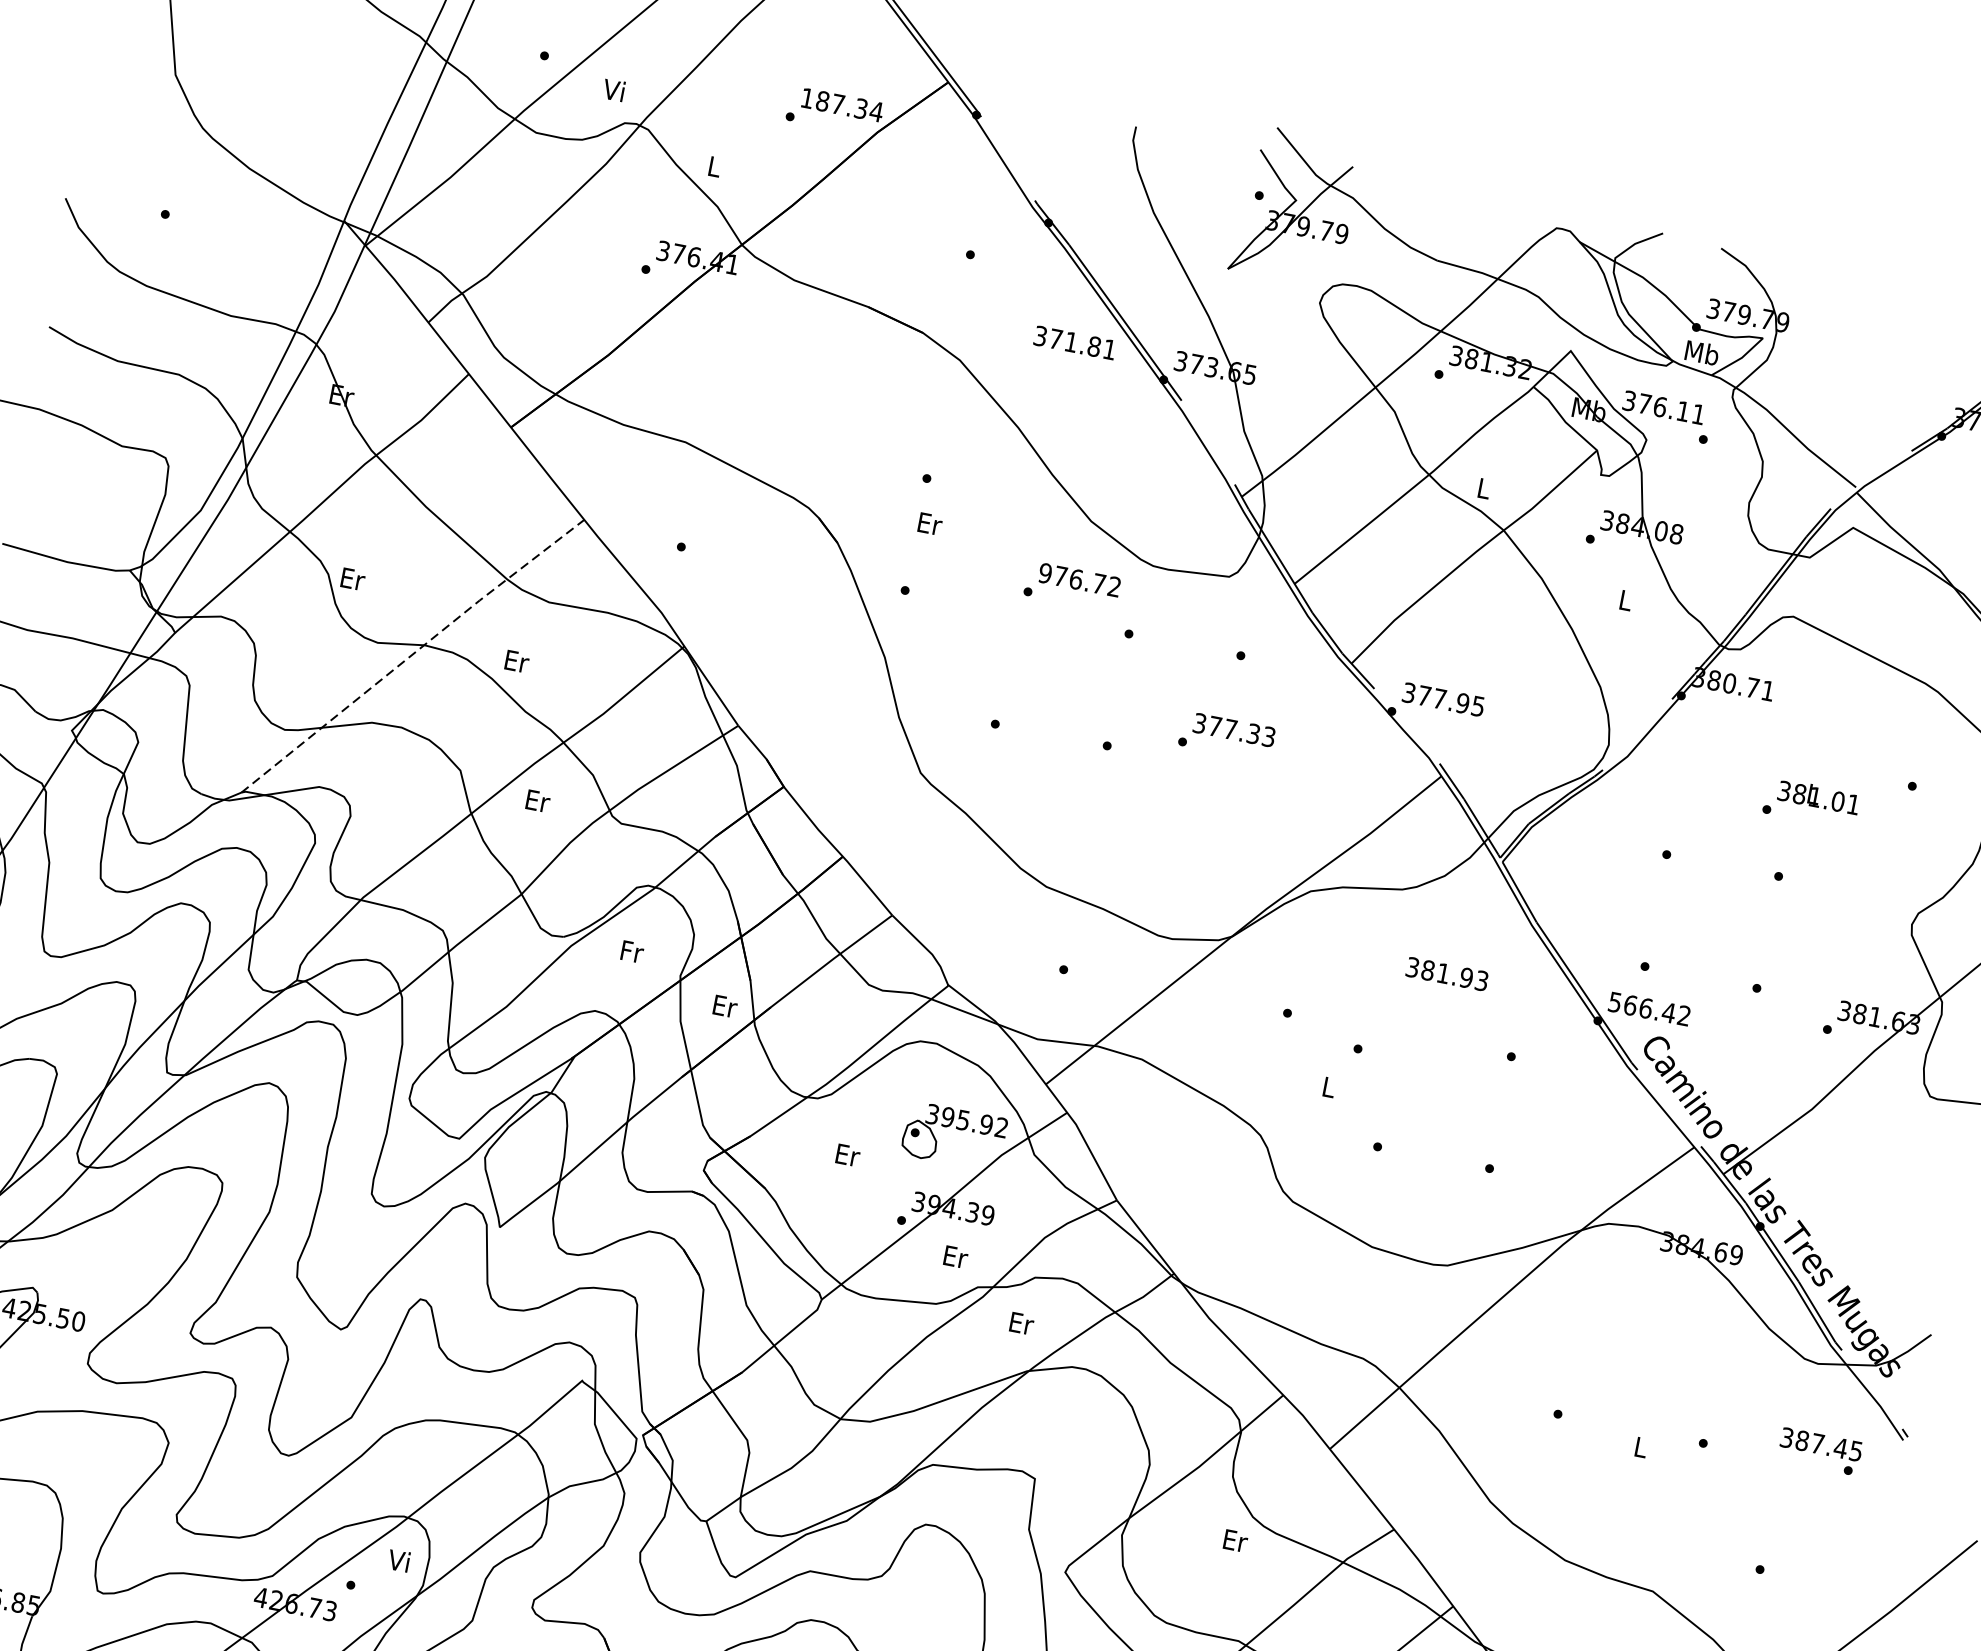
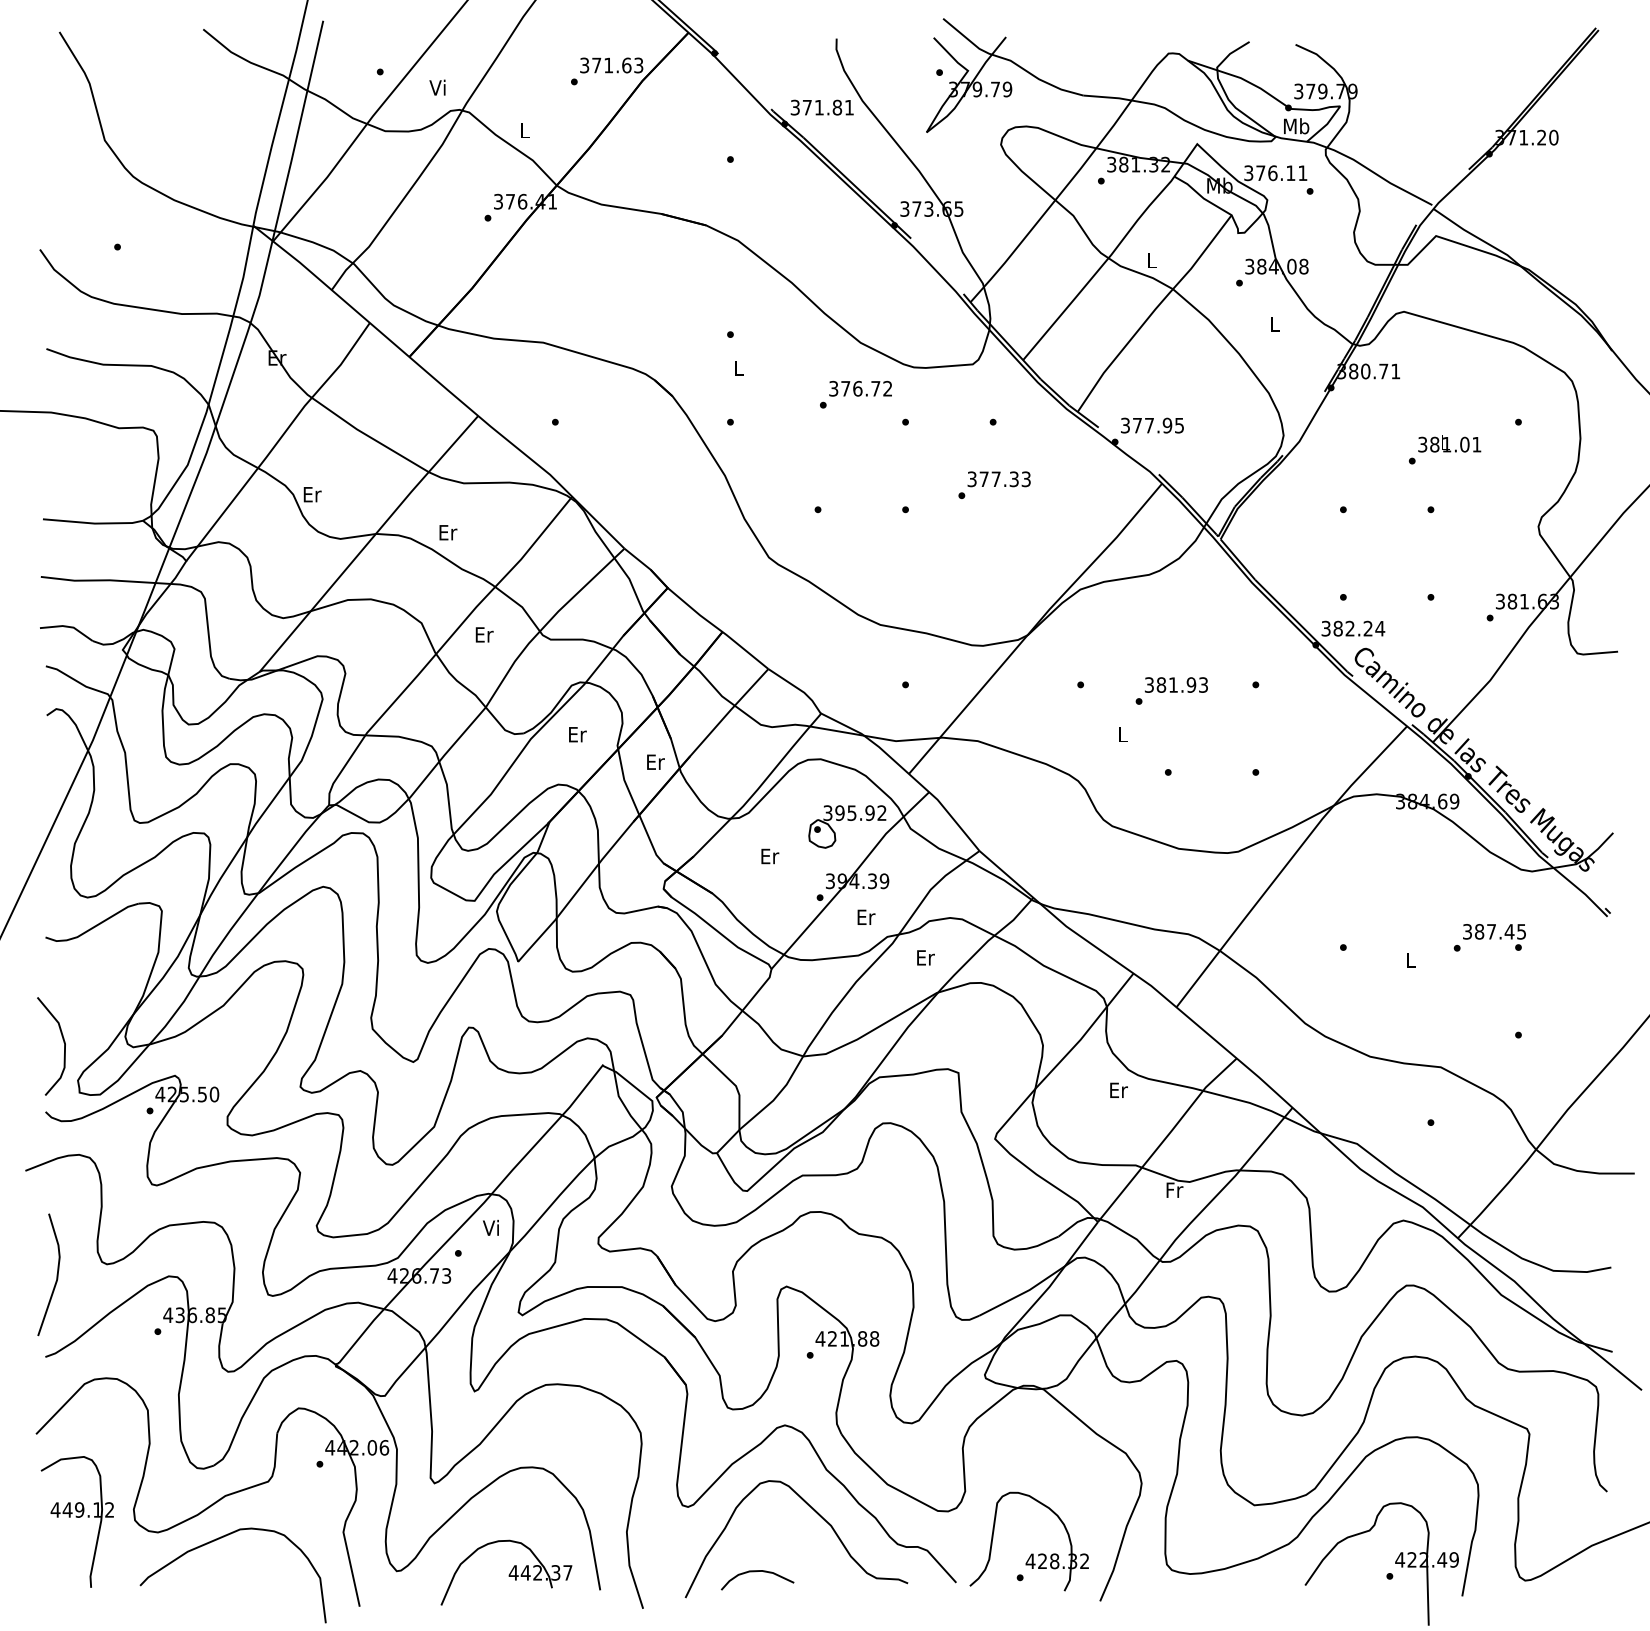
text: (841, 105) -> (611, 65), 187.34 -> 371.63
text: (1074, 342) -> (821, 107), moved
text: (930, 524) -> (739, 368), Er -> L
text: (1045, 573) -> (833, 388), 976.72 -> 376.72
line: (412, 654) -> (368, 542), dashed -> solid
text: (632, 951) -> (577, 734), Fr -> Er
text: (1447, 973) -> (1176, 684), moved
text: (1650, 1008) -> (1353, 628), 566.42 -> 382.24
text: (1820, 1451) -> (1494, 937), moved

